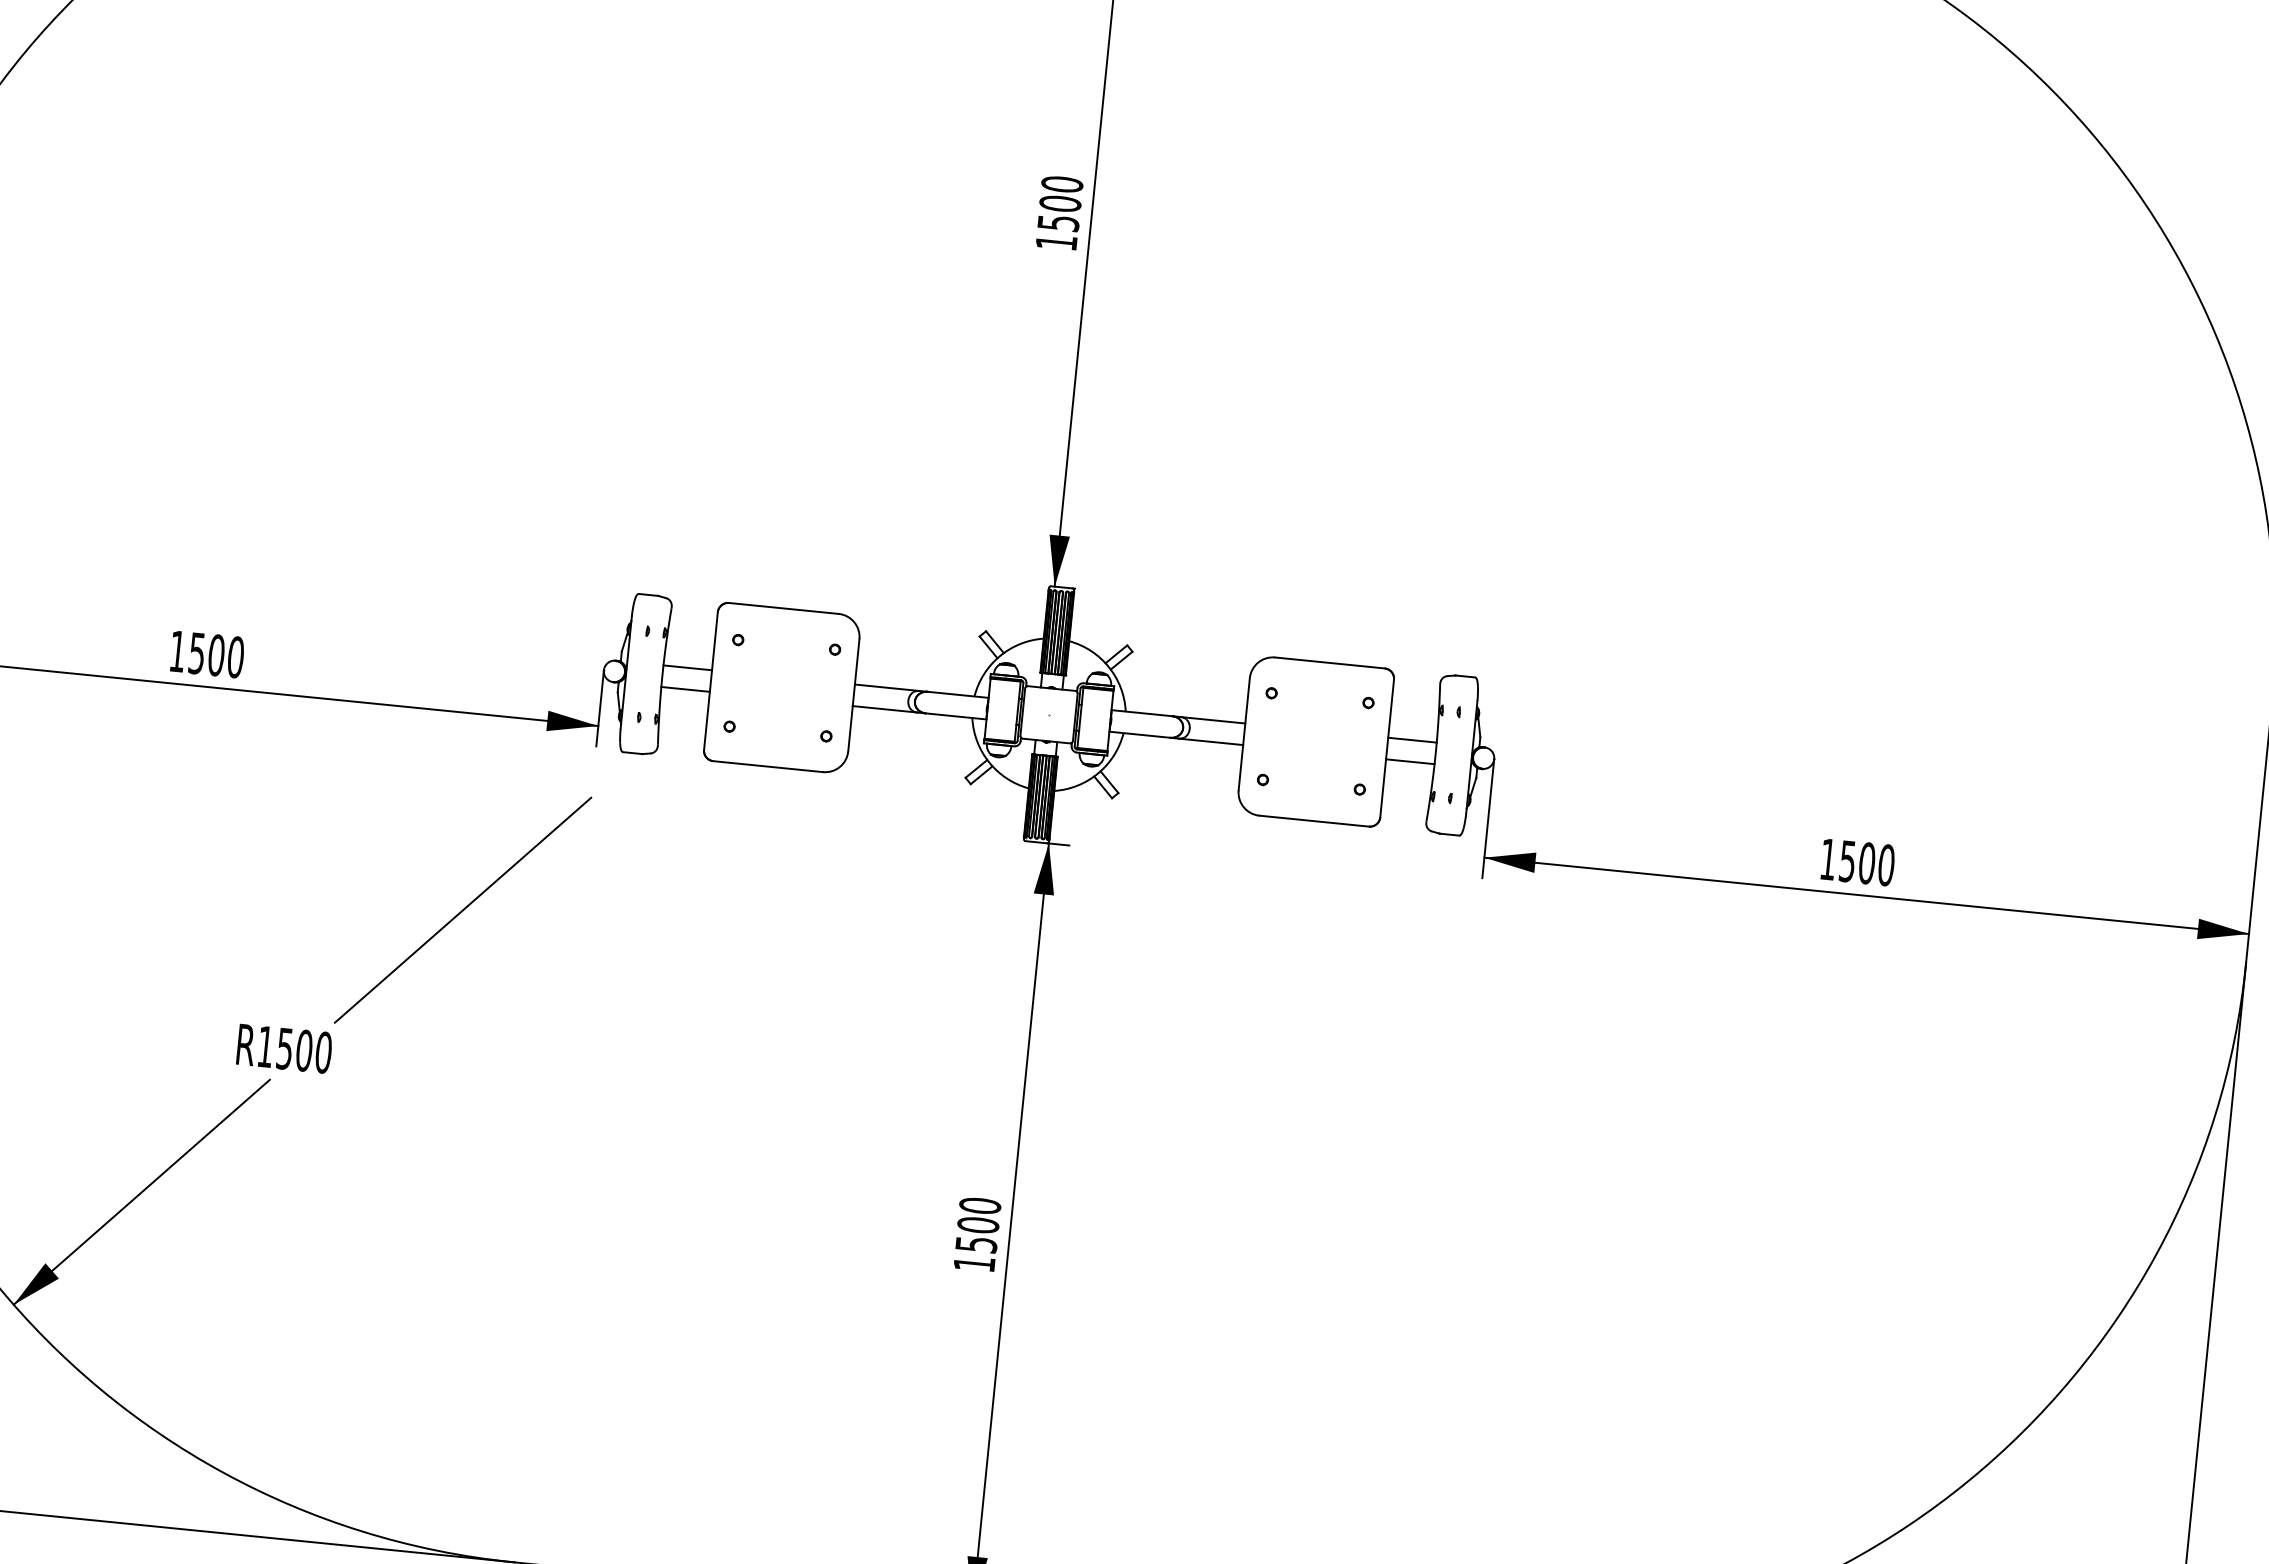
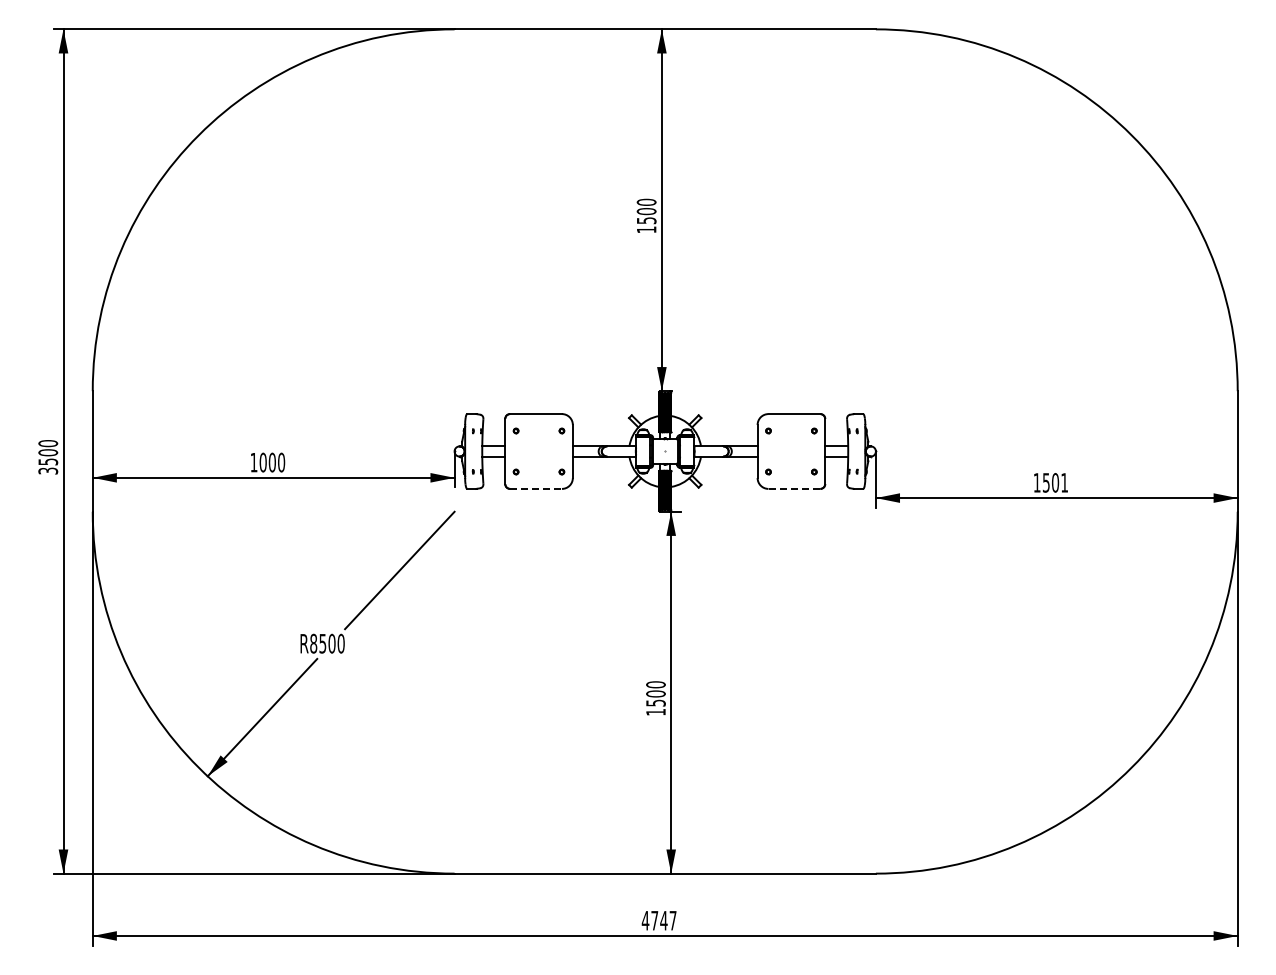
text: (195, 653) -> (262, 462), 1500 -> 1000
line: (769, 765) -> (536, 488), solid -> dashed
line: (1314, 820) -> (794, 488), solid -> dashed
text: (1886, 864) -> (1064, 482), 1500 -> 1501
text: (265, 1046) -> (313, 643), R1500 -> R8500

